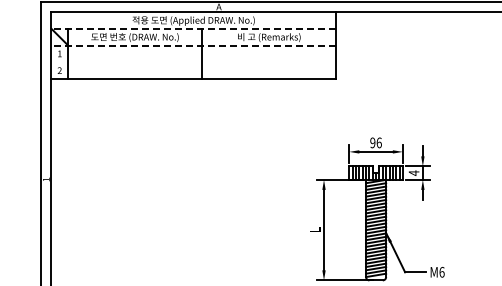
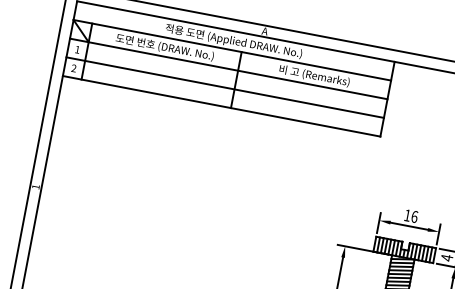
line: (193, 28) -> (231, 49), dashed -> solid
line: (193, 45) -> (228, 68), dashed -> solid
line: (193, 62) -> (224, 87), added
text: (372, 142) -> (407, 214), 96 -> 16

